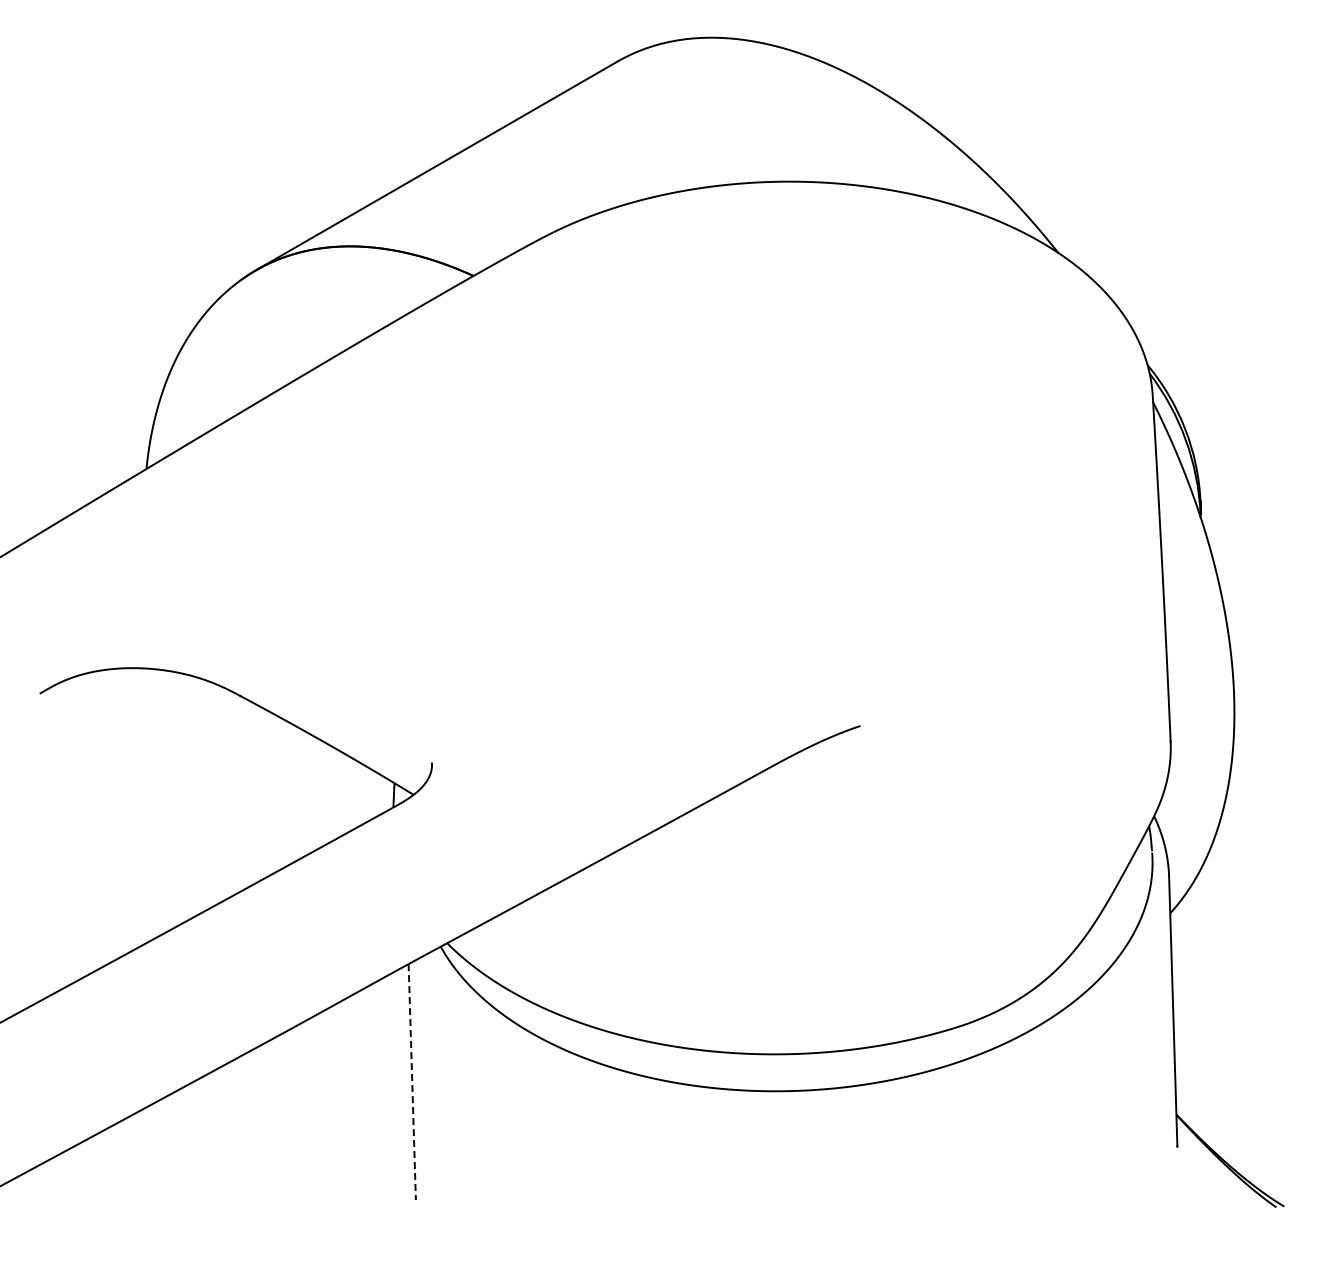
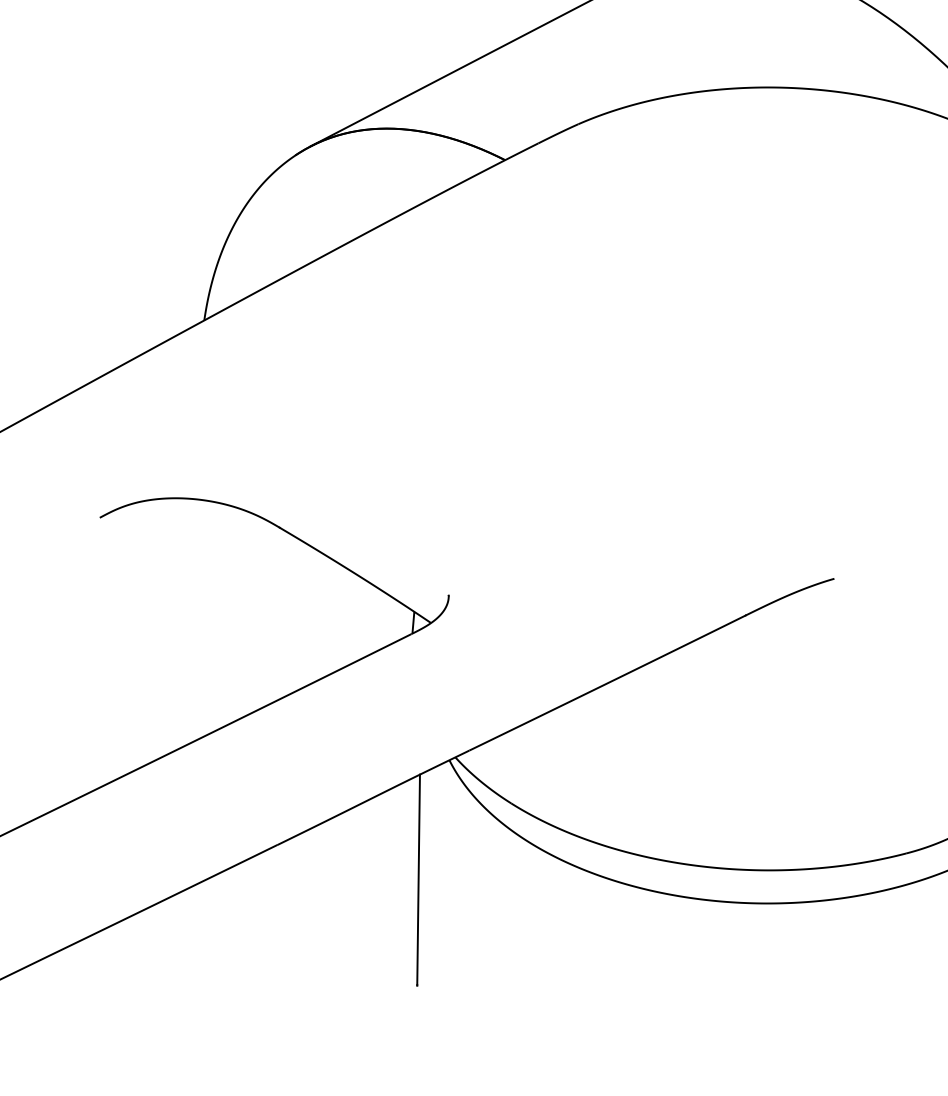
line: (412, 1081) -> (418, 879), dashed -> solid

